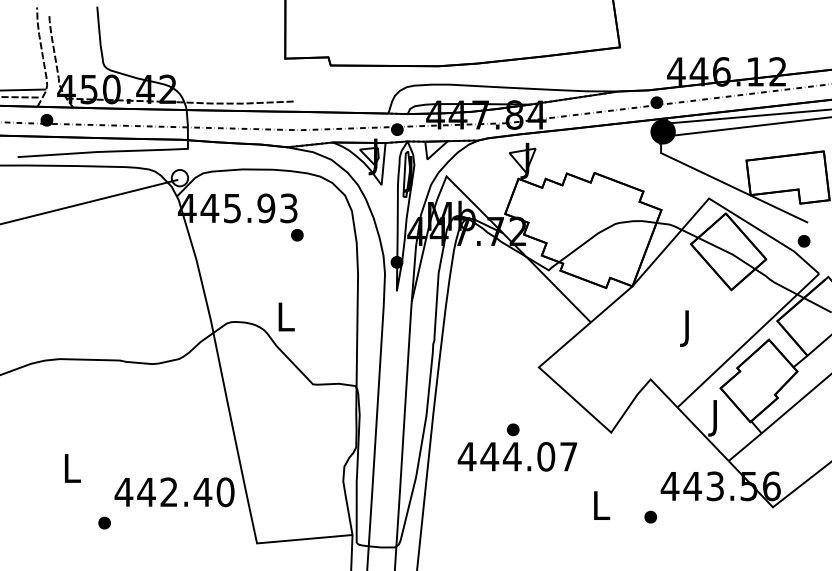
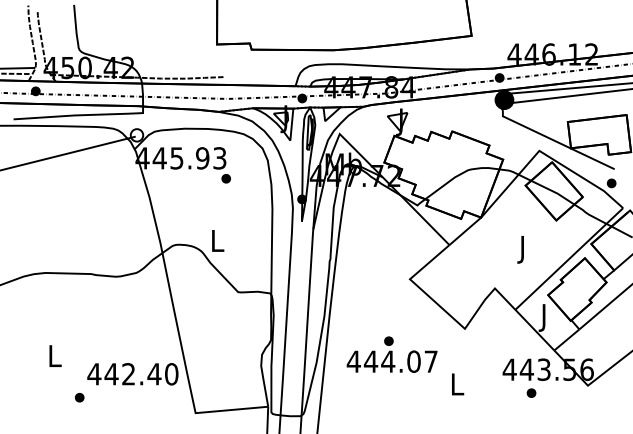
text: (517, 447) -> (392, 354), moved
part: (650, 516) -> (531, 392), moved

